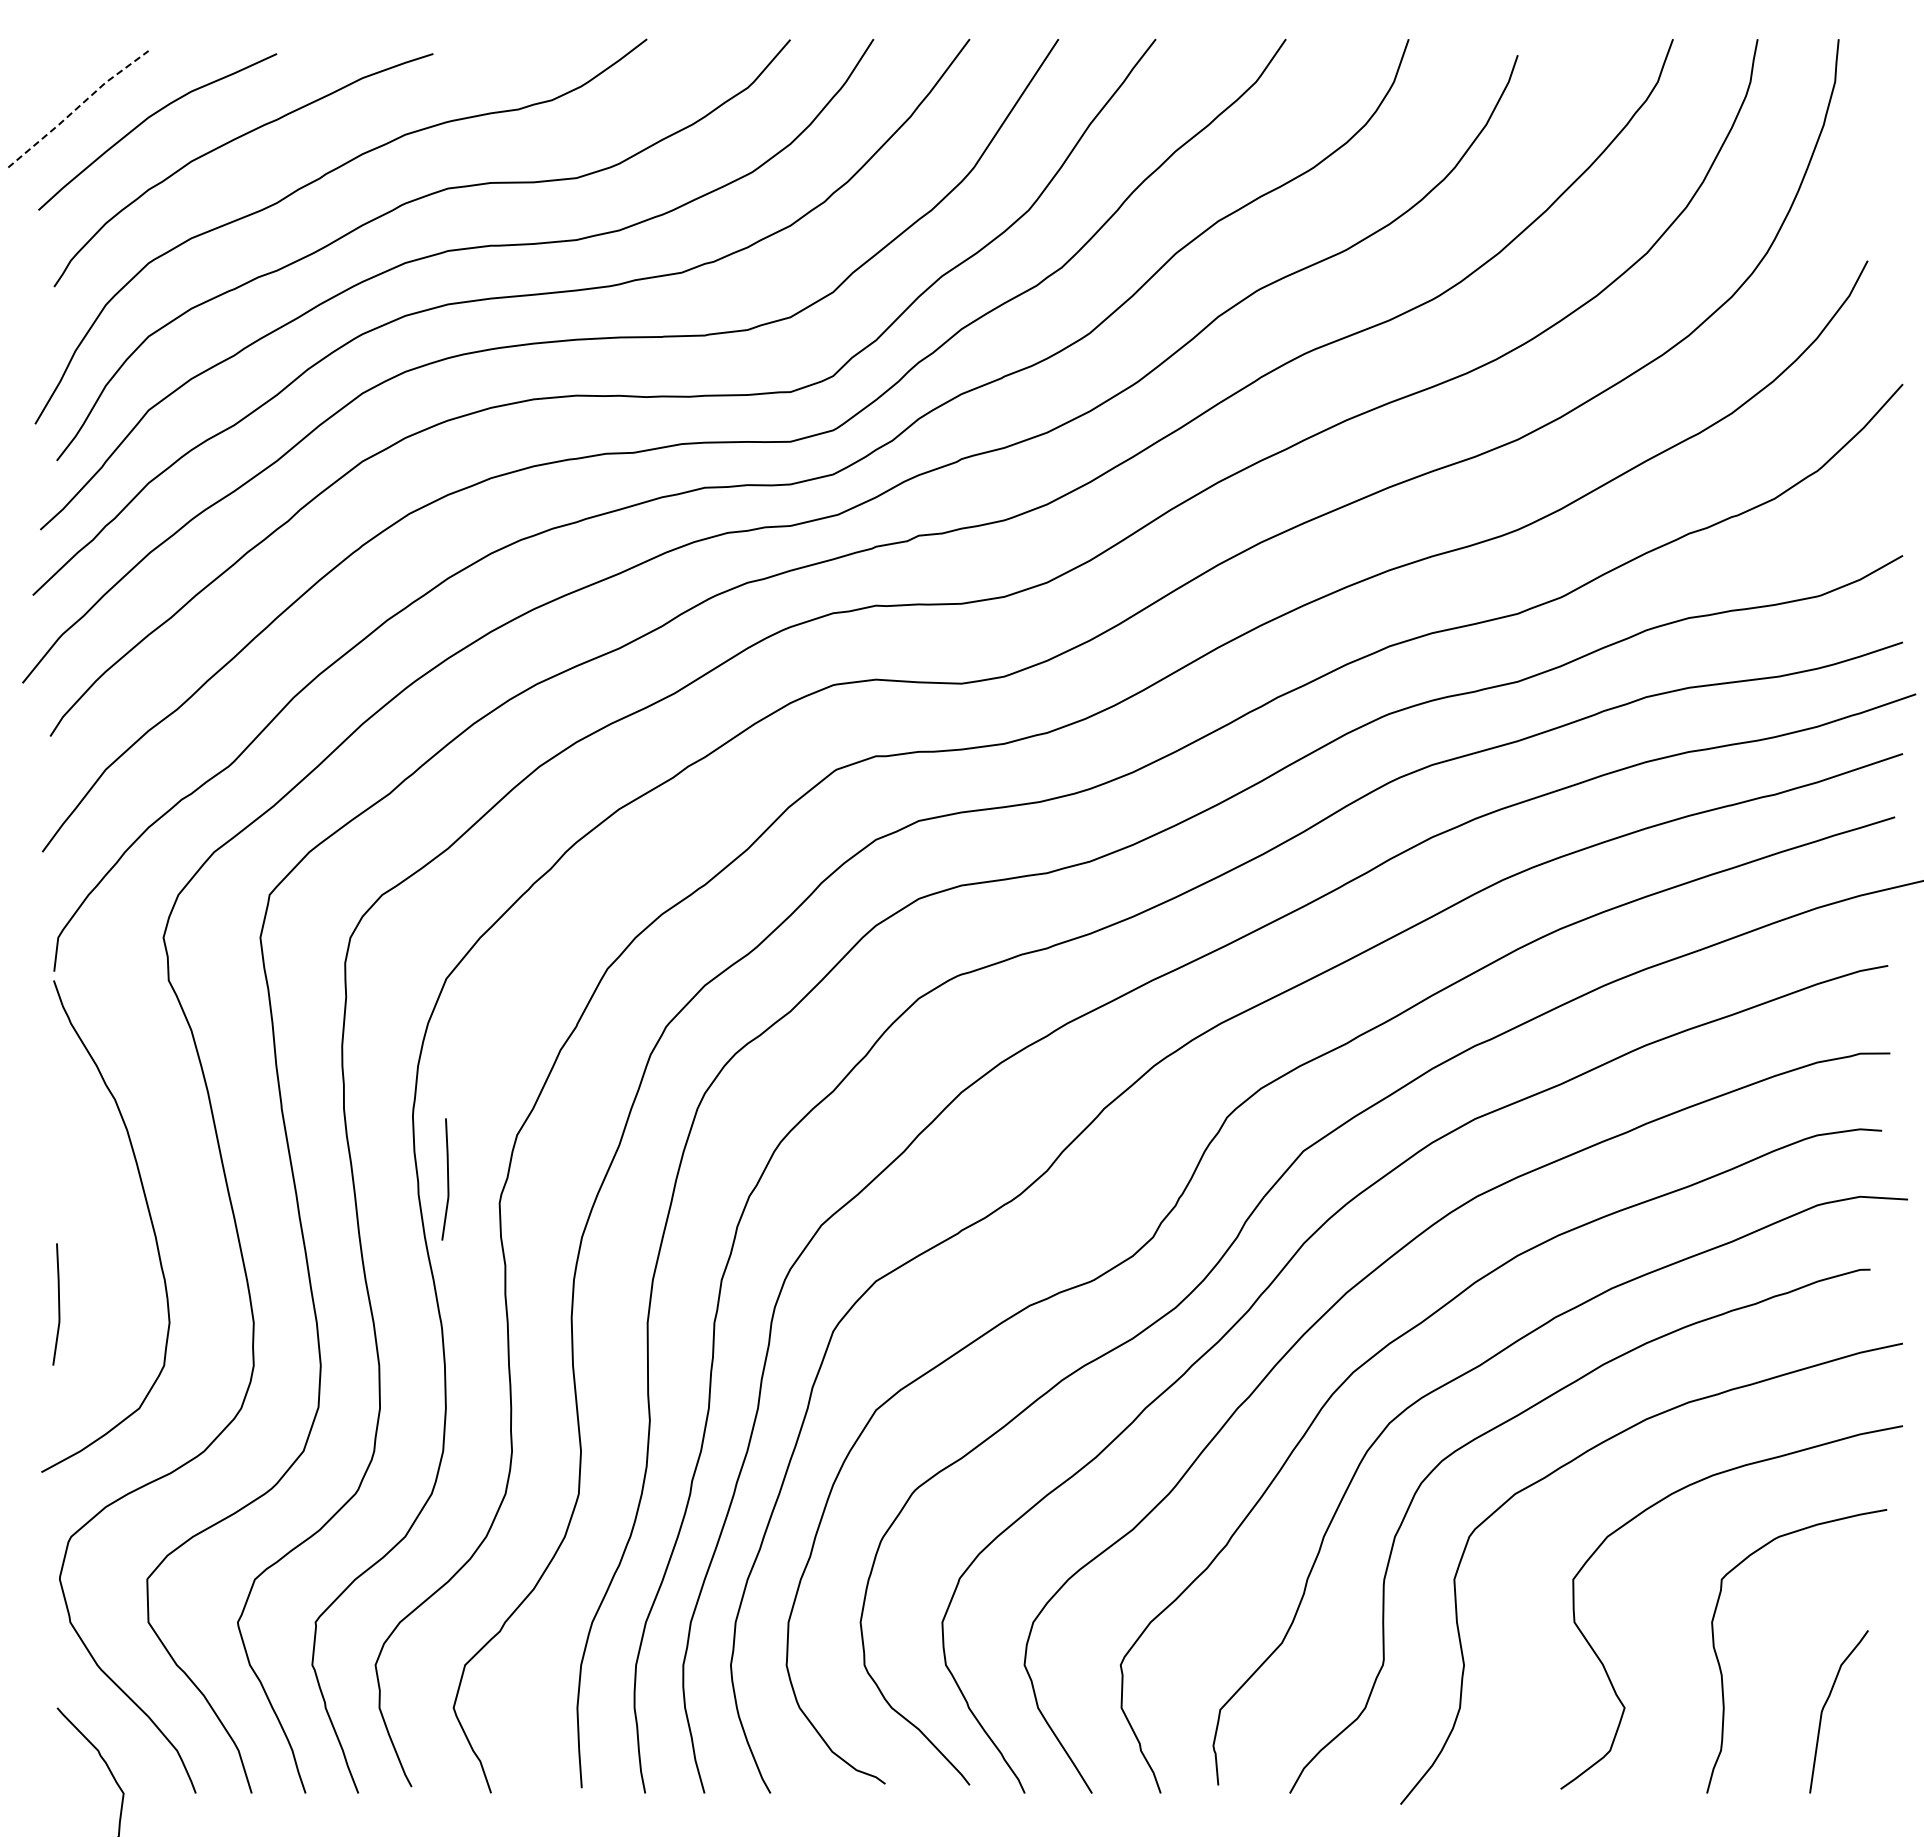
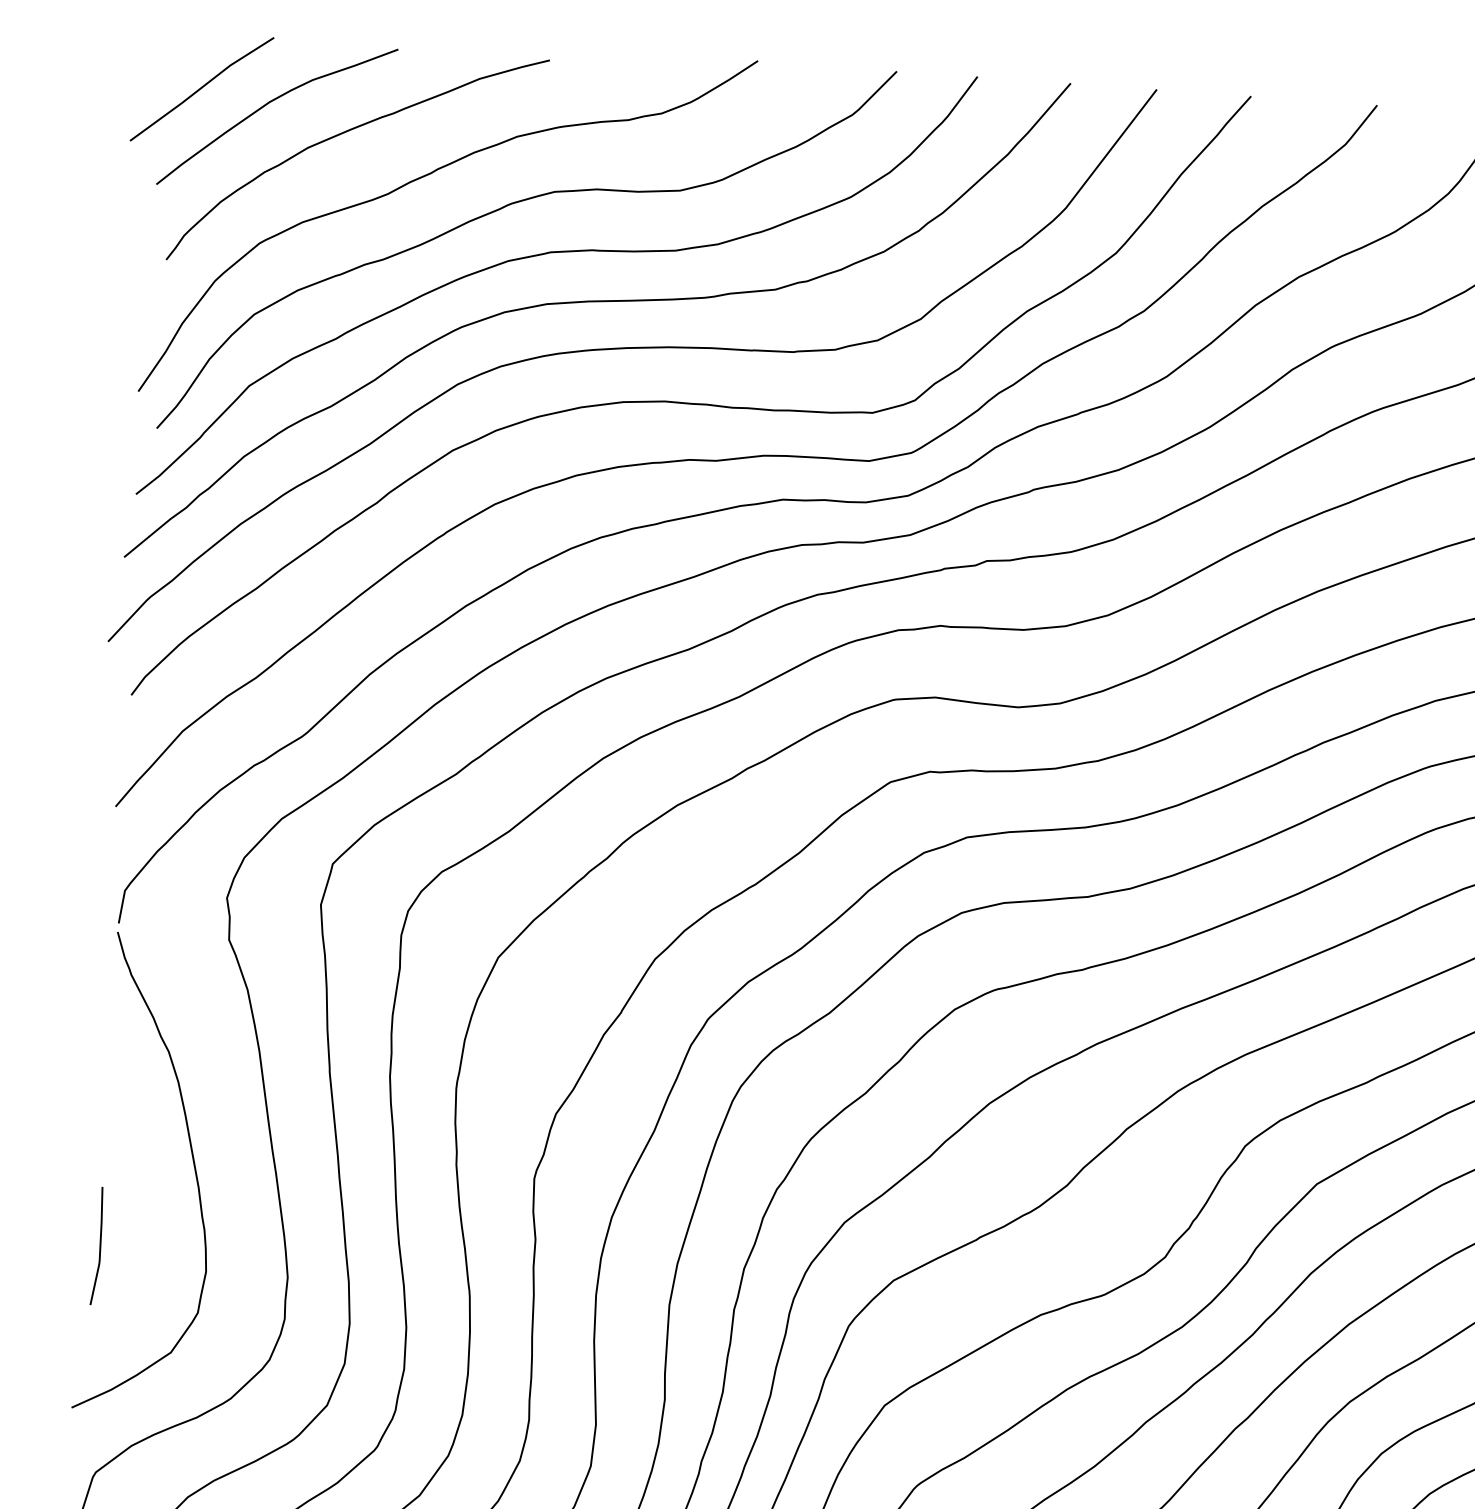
line: (77, 107) -> (201, 87), dashed -> solid
line: (447, 1179) -> (485, 1152), removed

